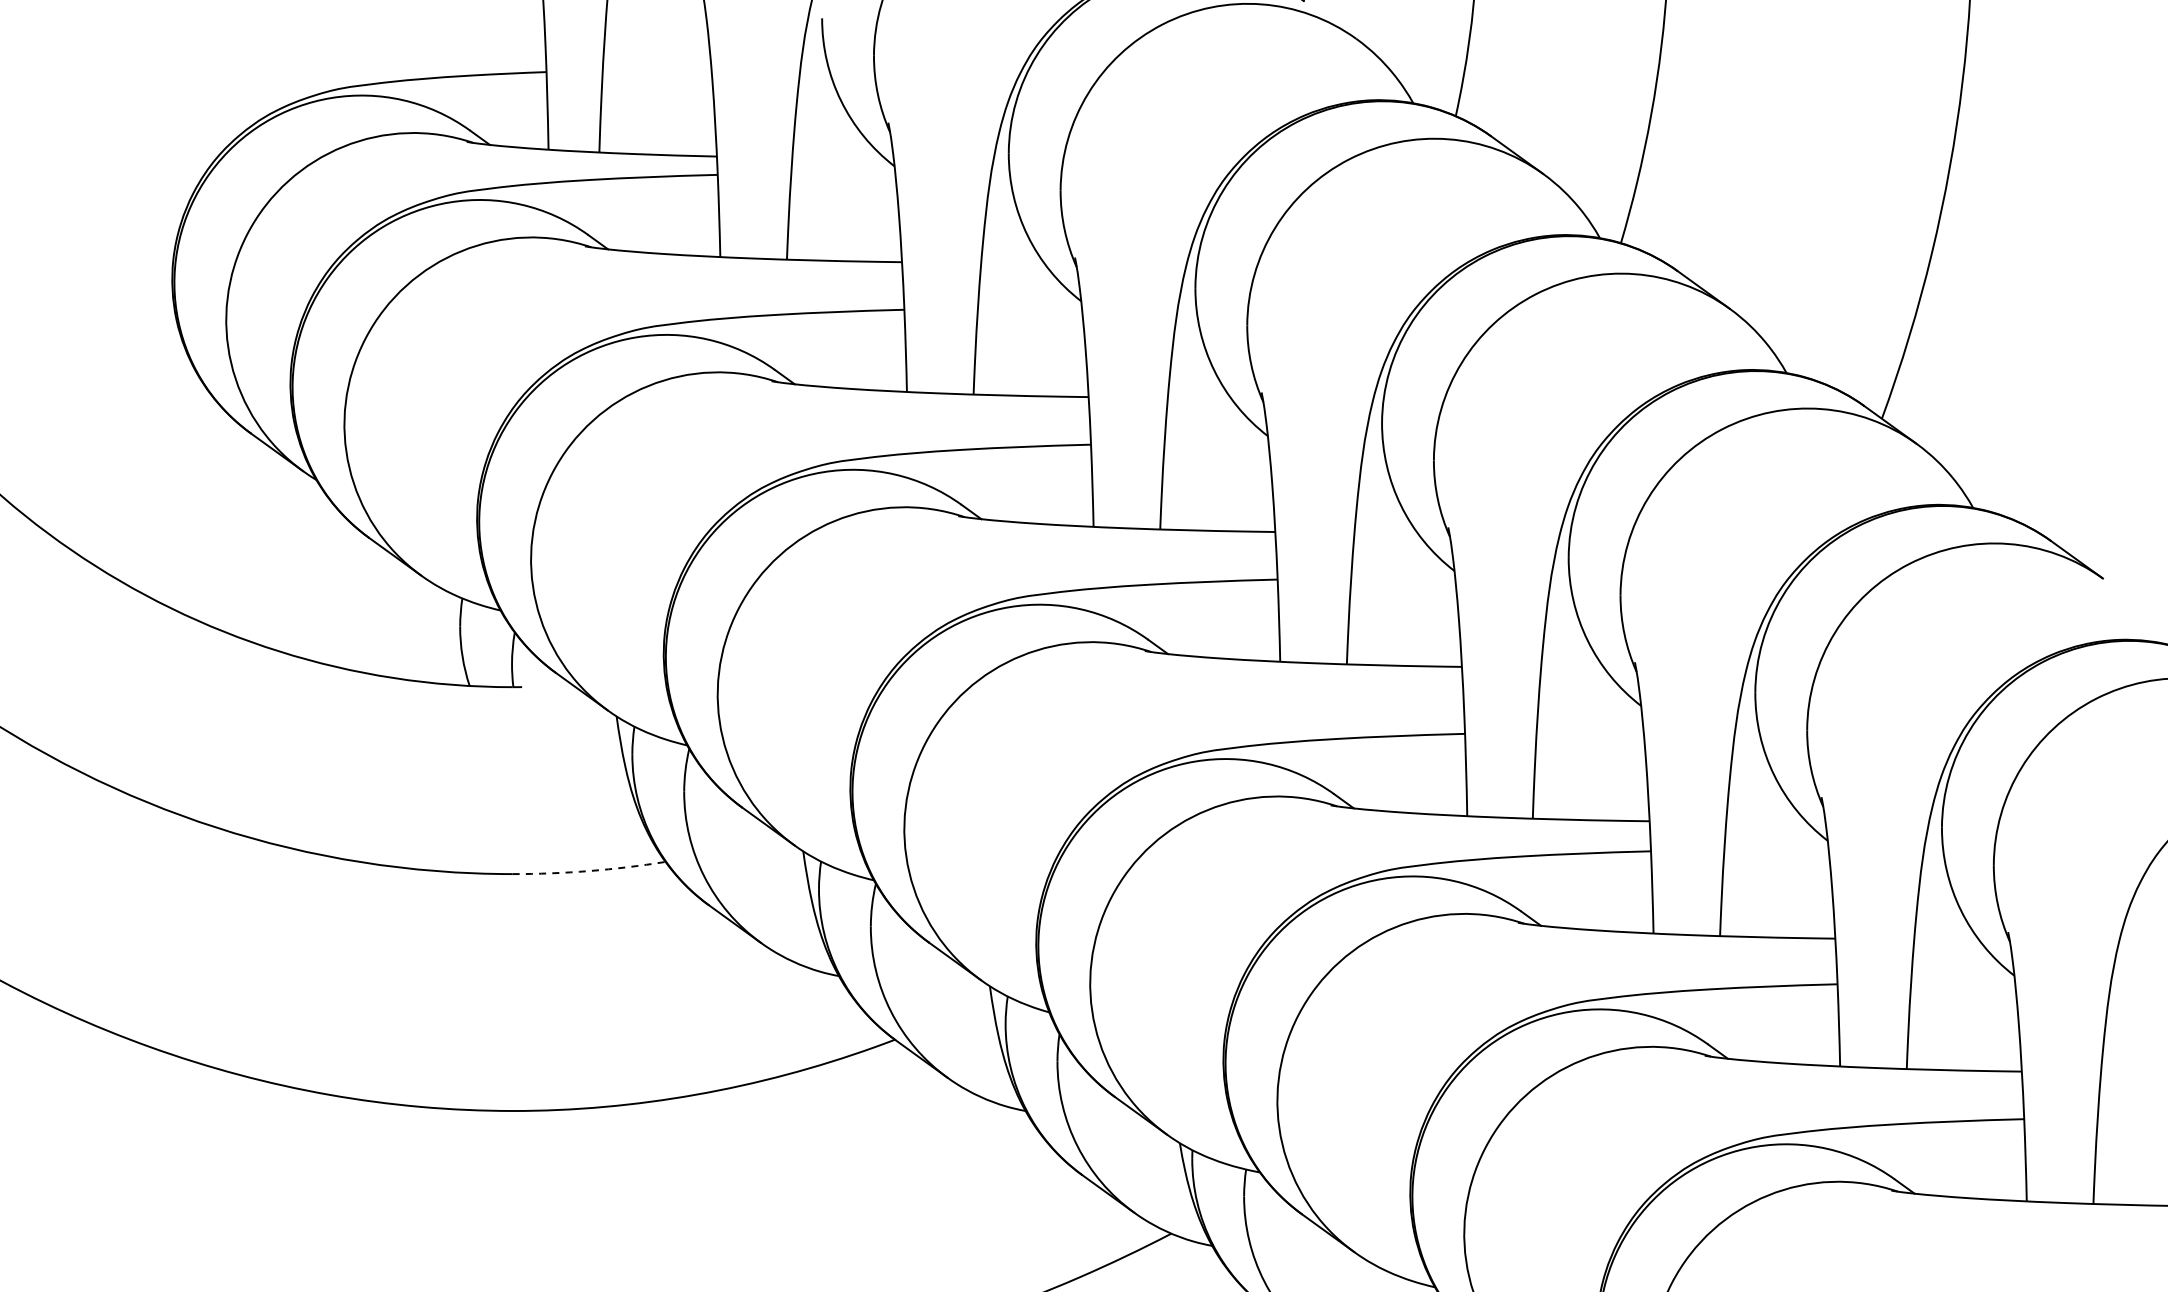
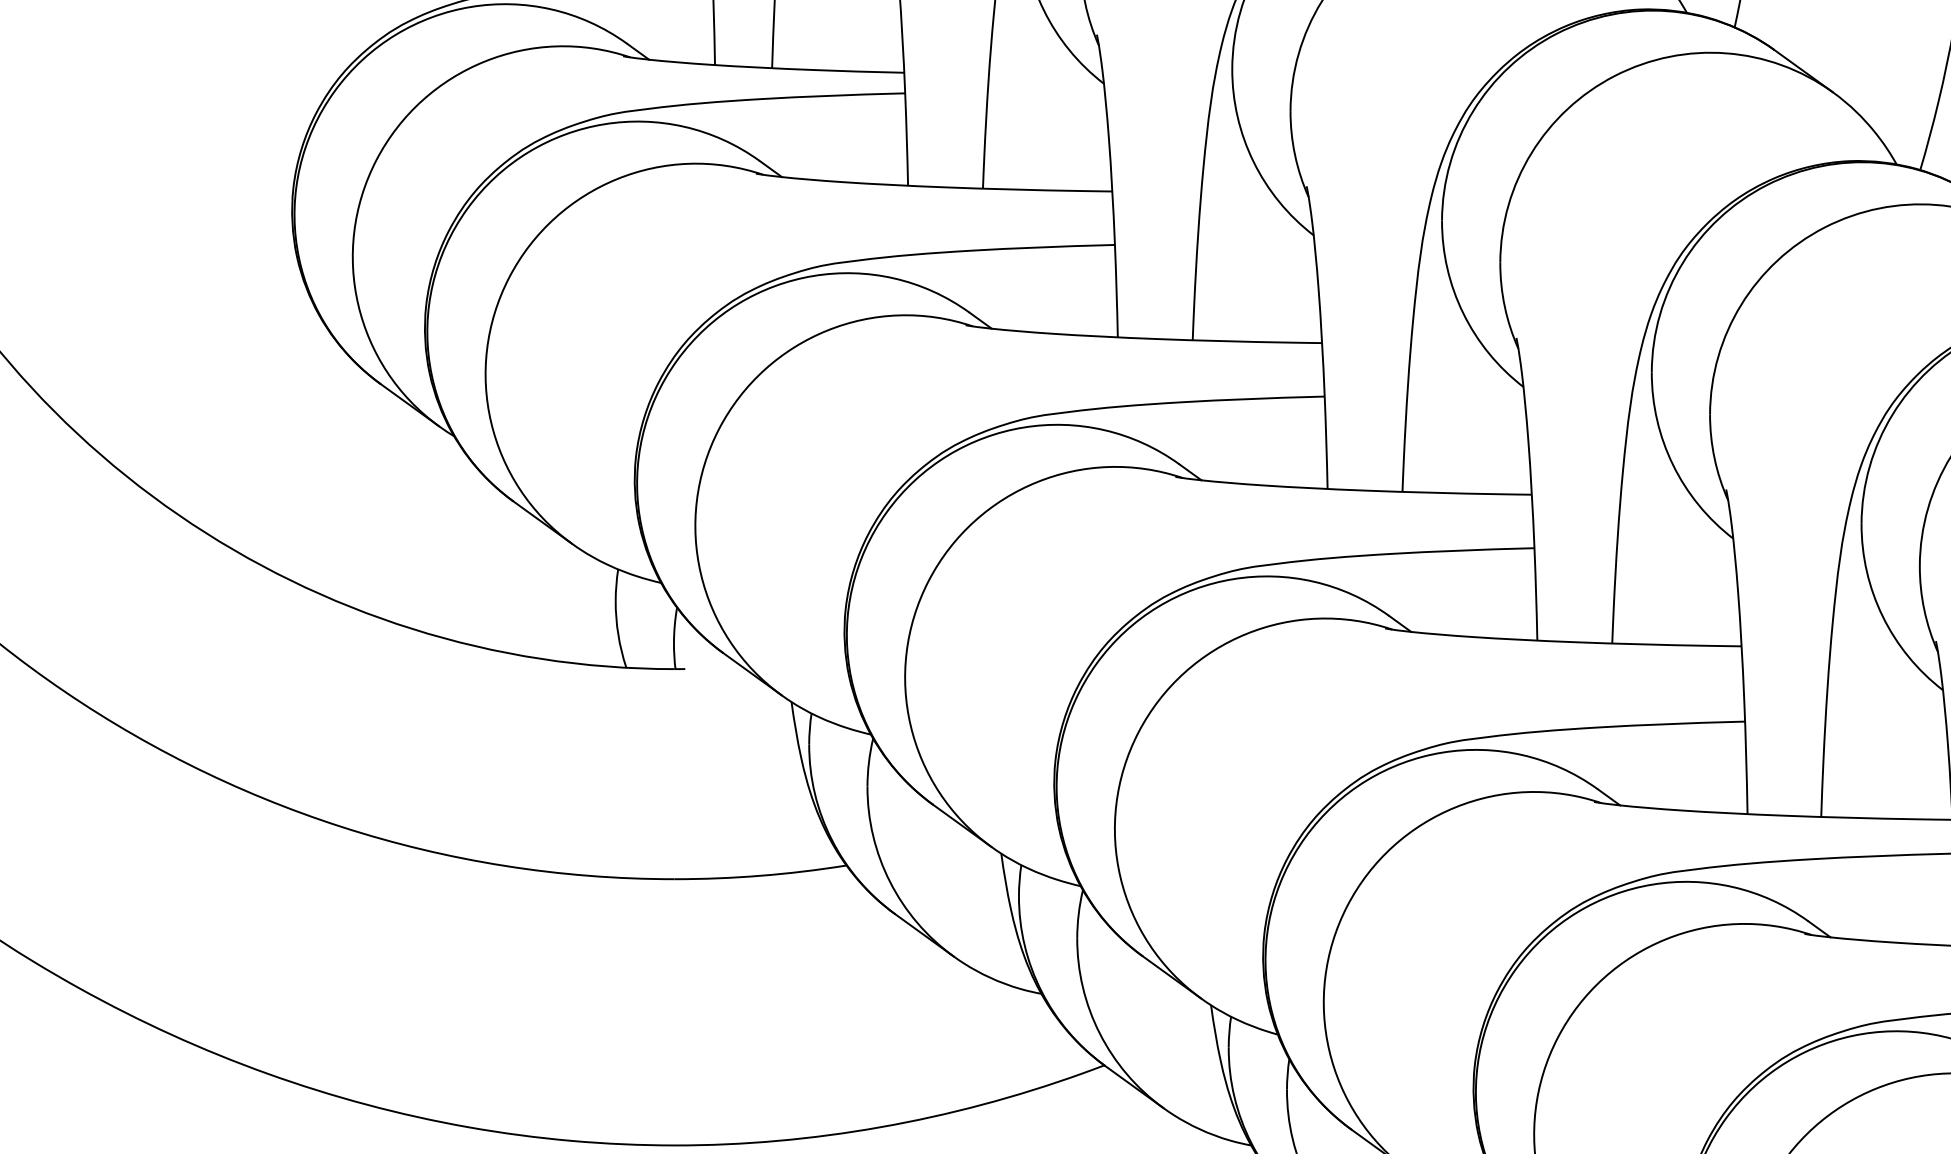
arc: (589, 871) -> (761, 876), dashed -> solid

